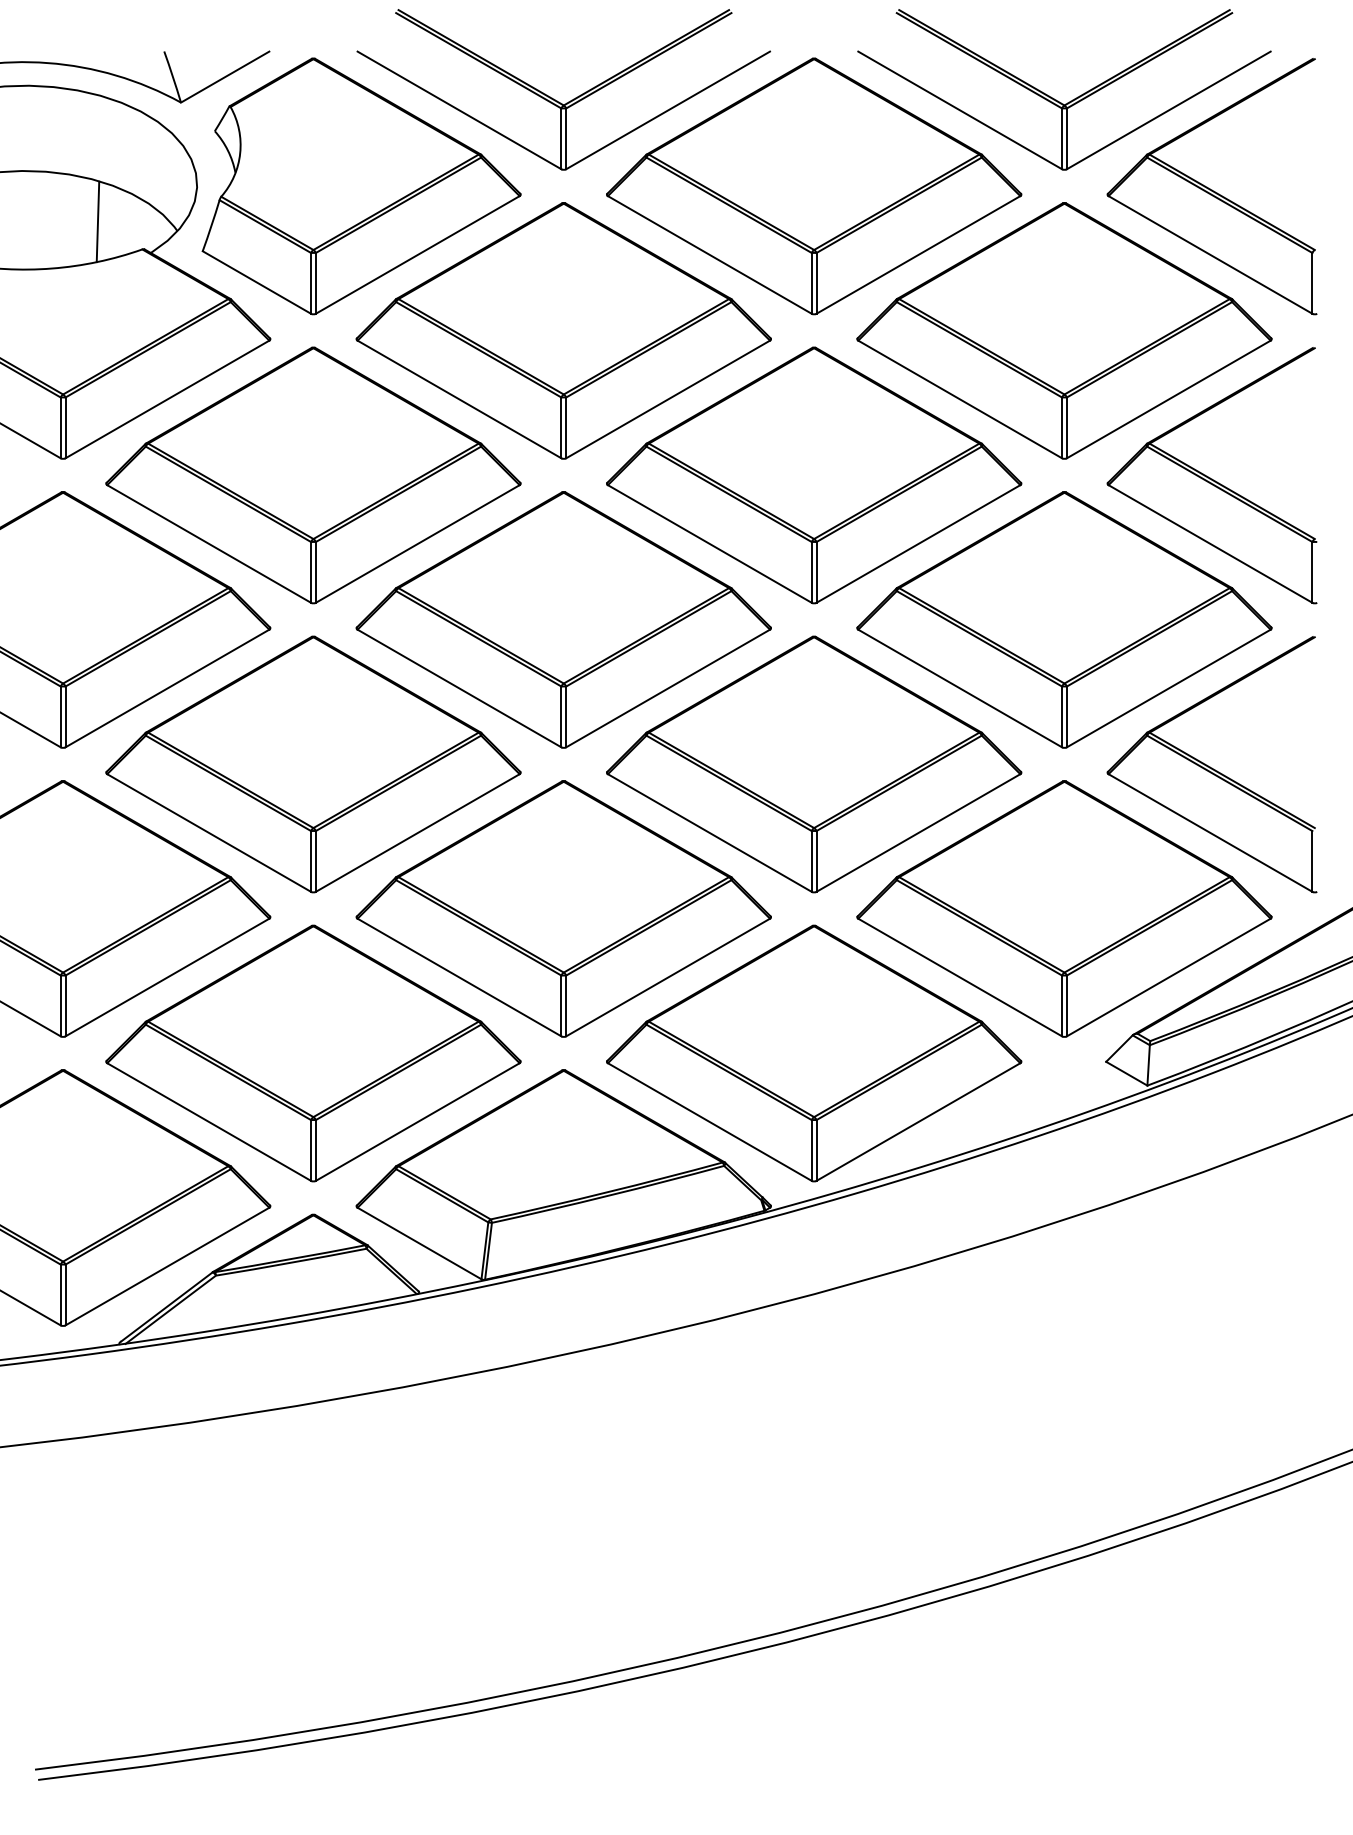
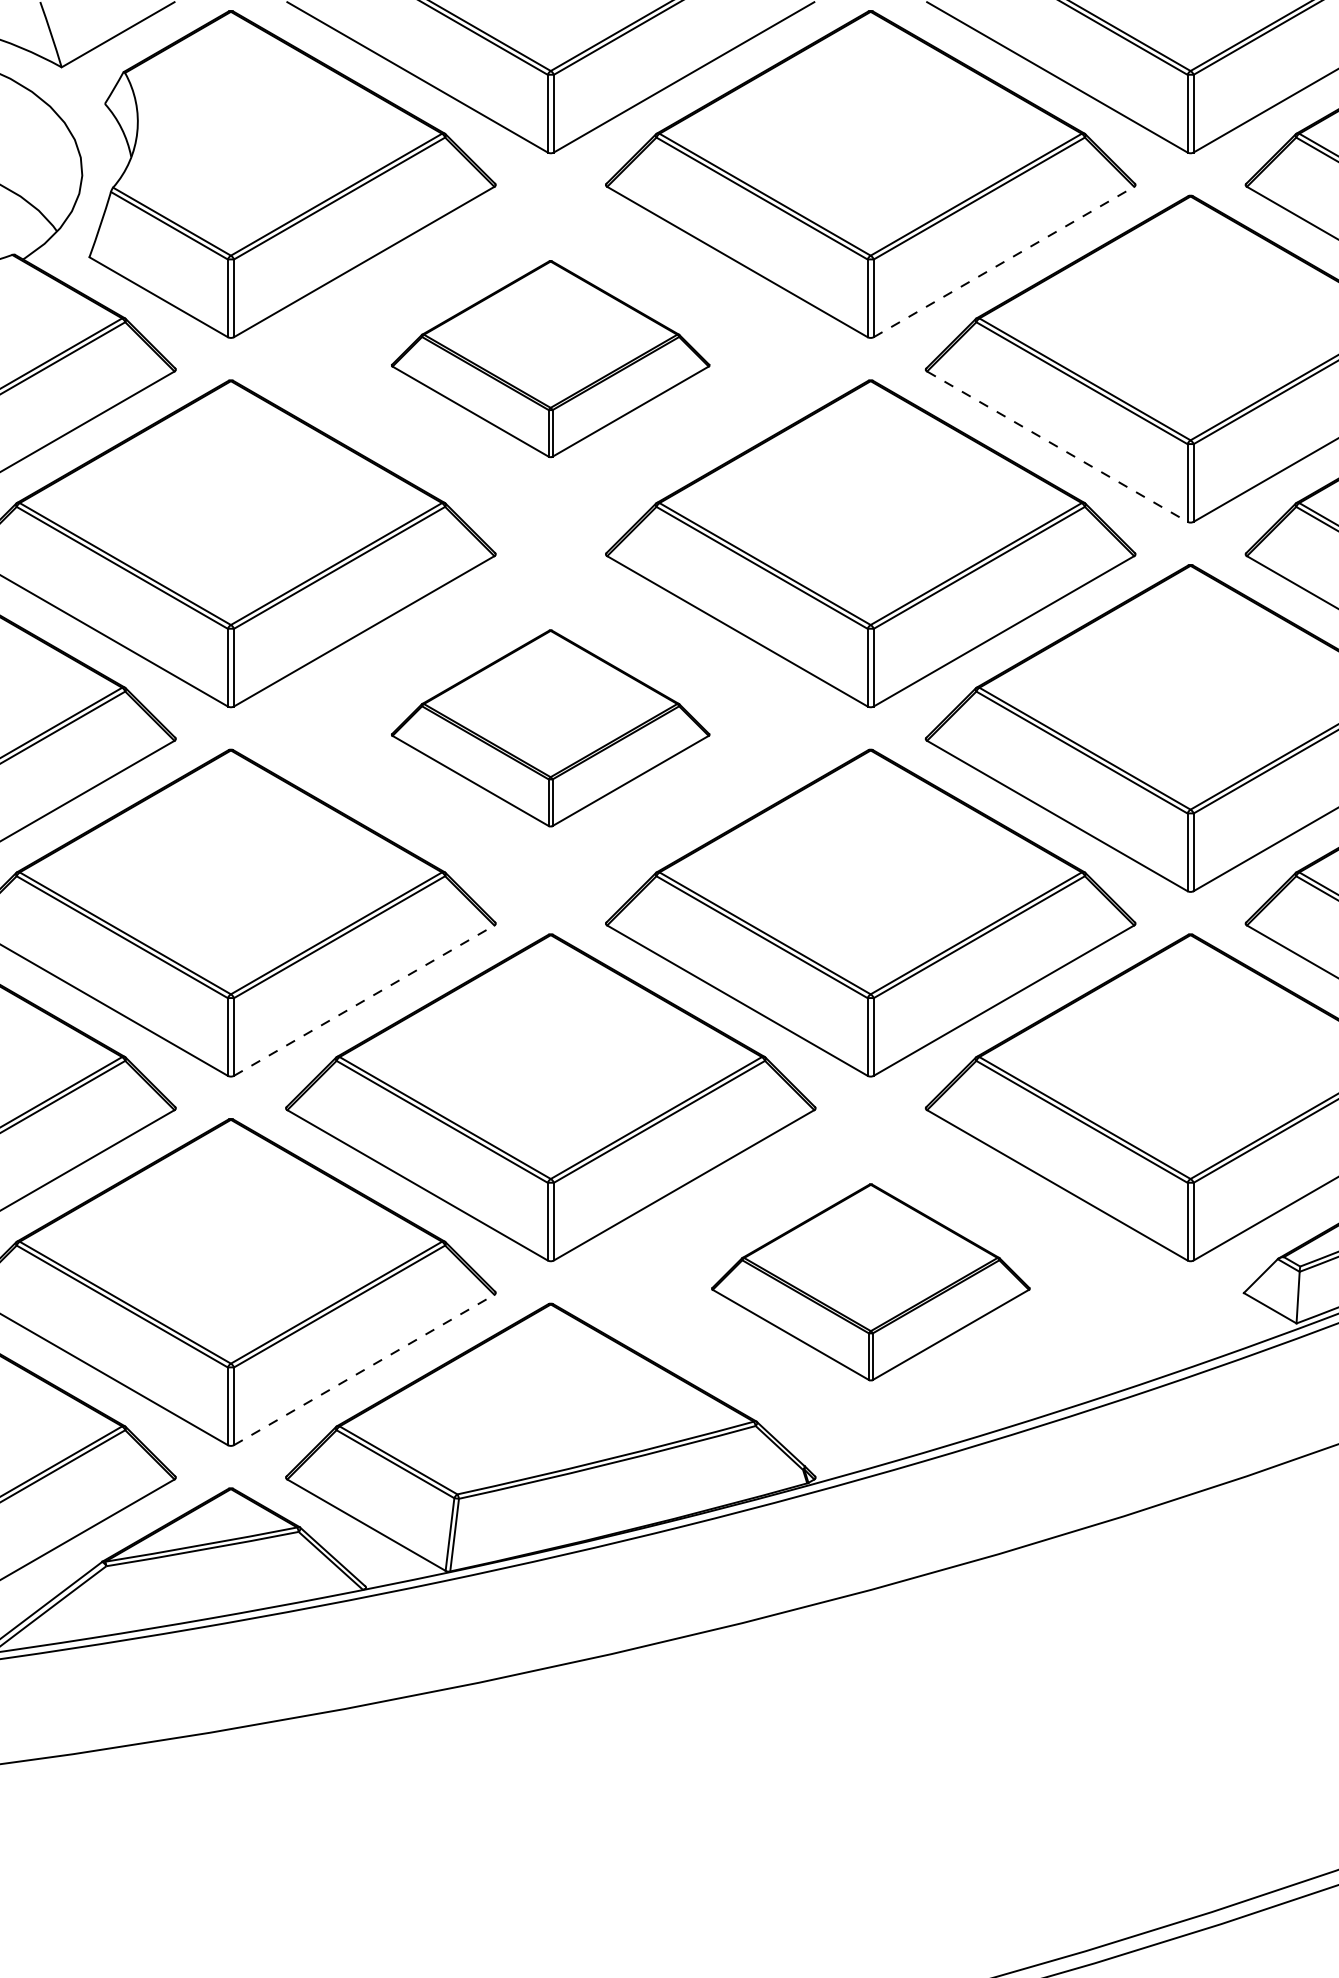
line: (918, 254) -> (1004, 261), solid -> dashed
part: (563, 330) -> (550, 358), size x0.6
line: (960, 399) -> (1057, 446), solid -> dashed
part: (563, 619) -> (550, 727), size x0.6
line: (417, 833) -> (363, 1001), solid -> dashed
part: (814, 1053) -> (871, 1282), size x0.6
line: (417, 1122) -> (363, 1370), solid -> dashed

